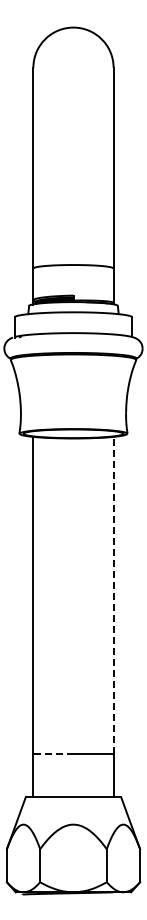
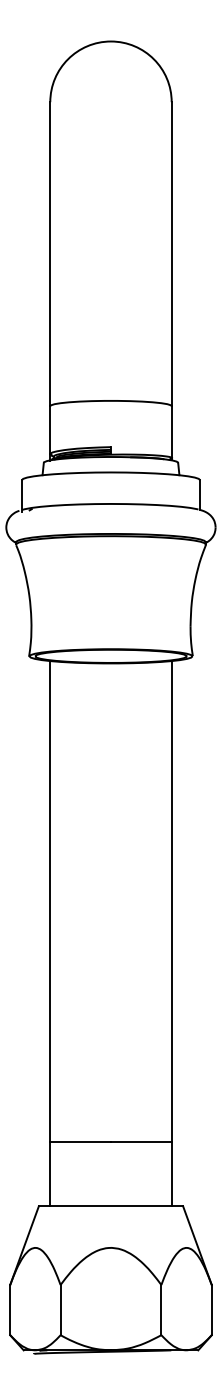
line: (113, 595) -> (171, 901), dashed -> solid
line: (52, 754) -> (79, 1141), dashed -> solid

